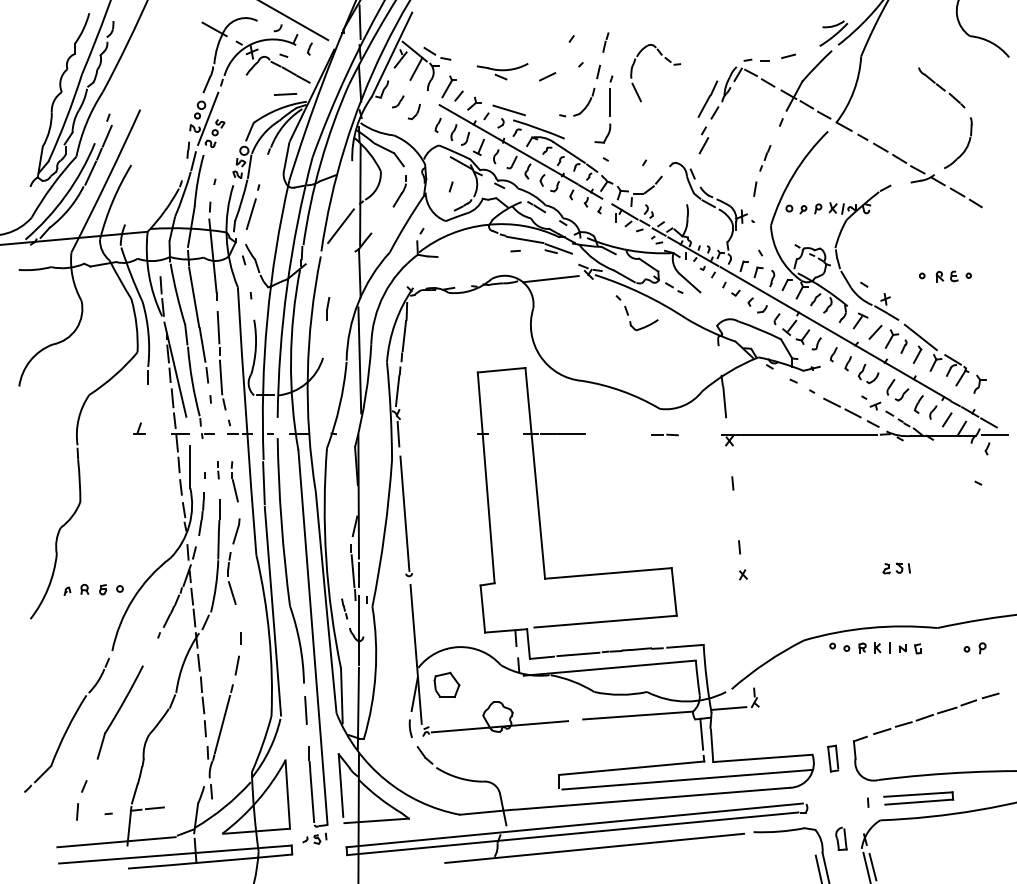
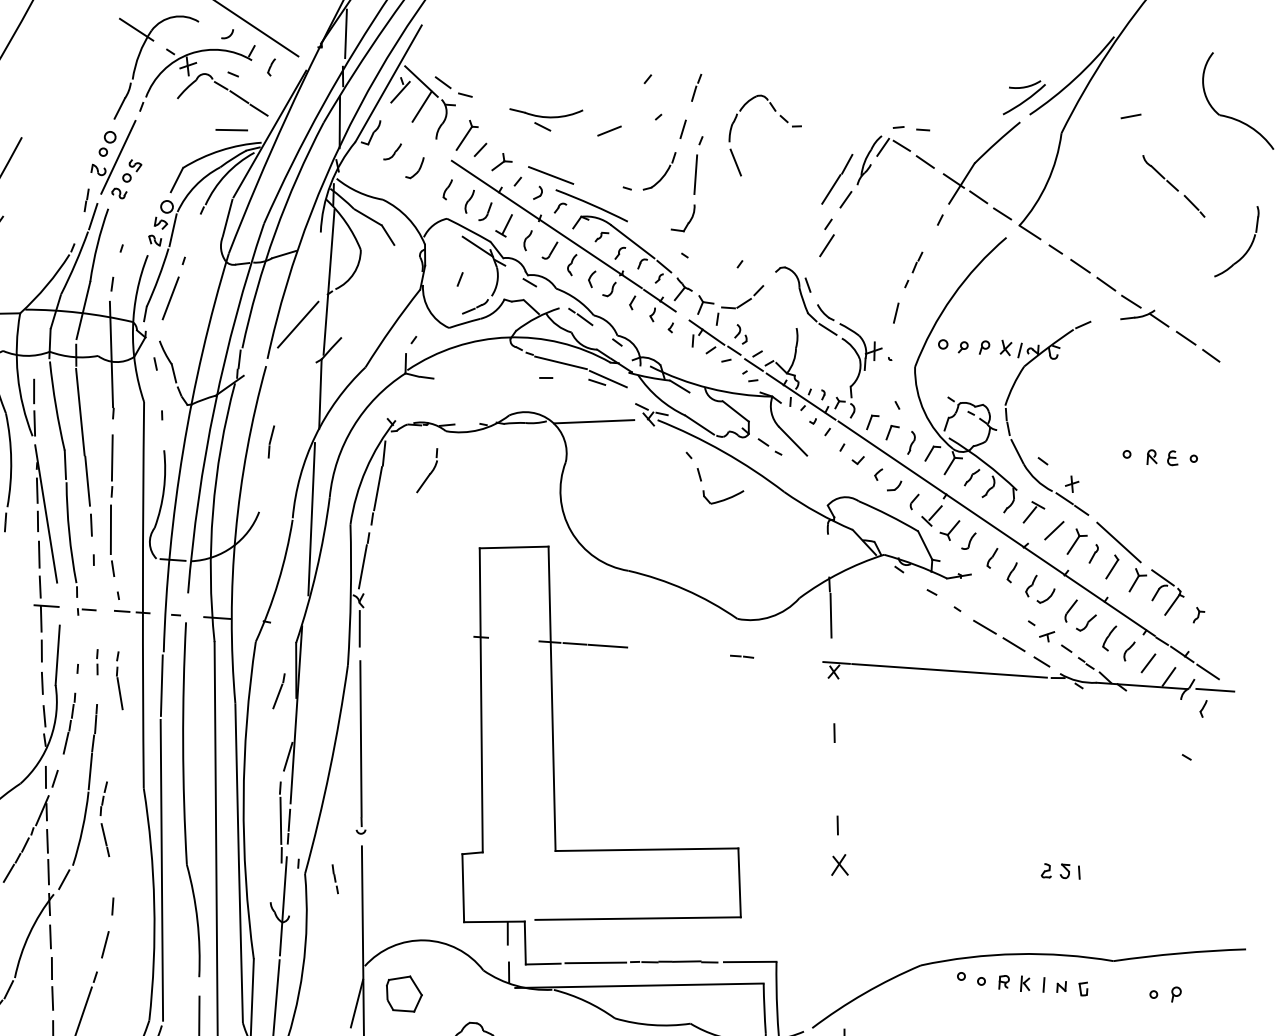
line: (788, 55) -> (1130, 115), moved
part: (965, 147) -> (1247, 248), moved
part: (399, 191) -> (427, 471), moved
part: (979, 383) -> (1198, 614), size x0.6
part: (664, 434) -> (741, 656), size x0.6
line: (236, 531) -> (279, 691), moved
part: (743, 574) -> (840, 864), size x1.6
line: (344, 608) -> (335, 878), moved

